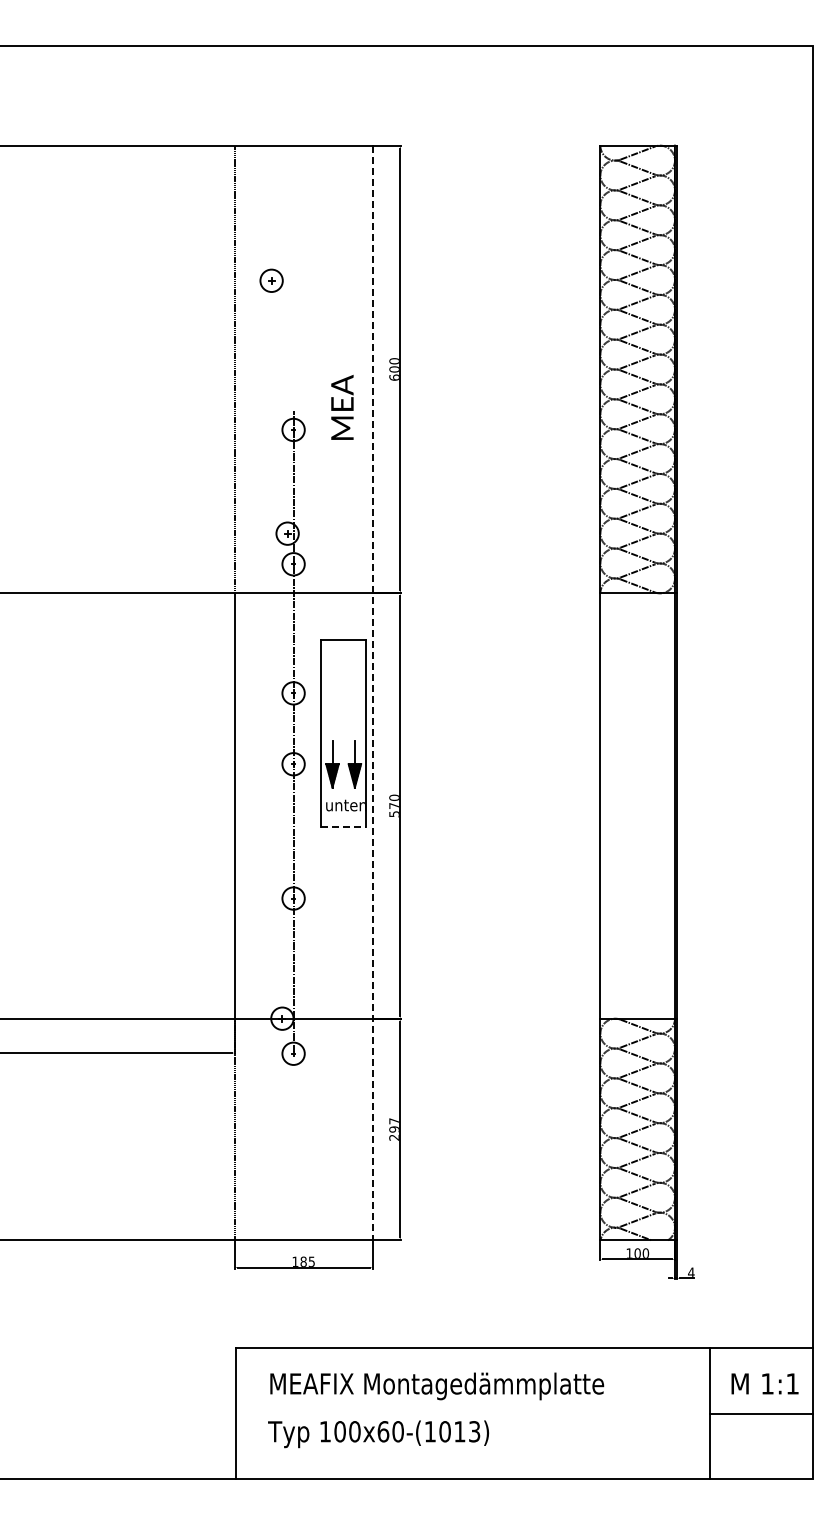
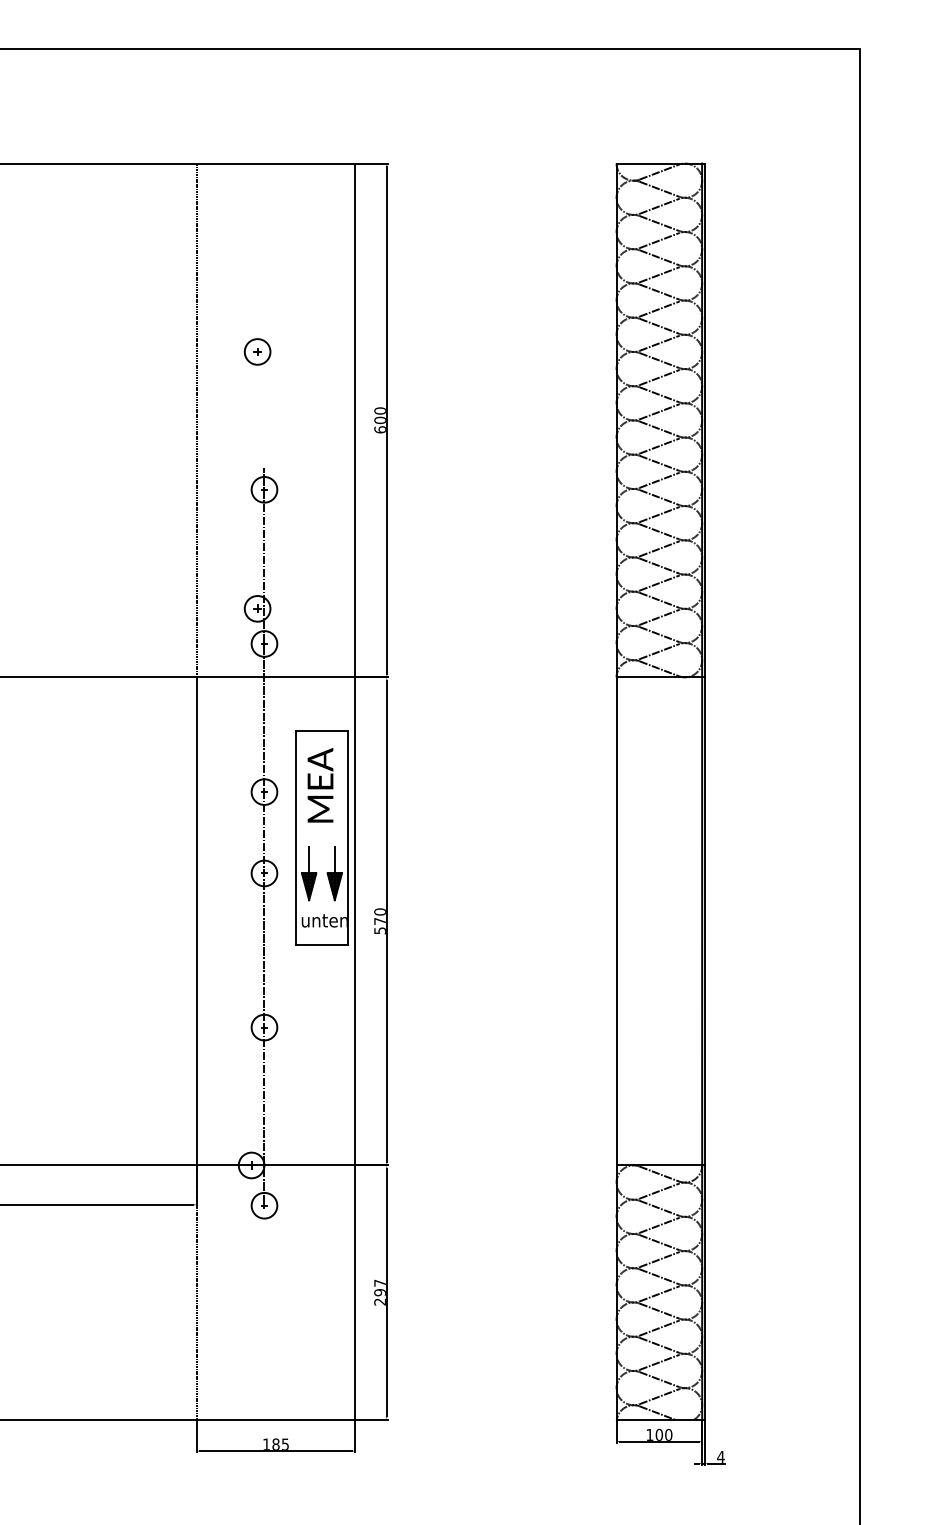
part: (271, 280) -> (257, 351), moved
text: (342, 407) -> (320, 785), moved
line: (372, 693) -> (355, 792), dashed -> solid
line: (344, 826) -> (322, 944), dashed -> solid

